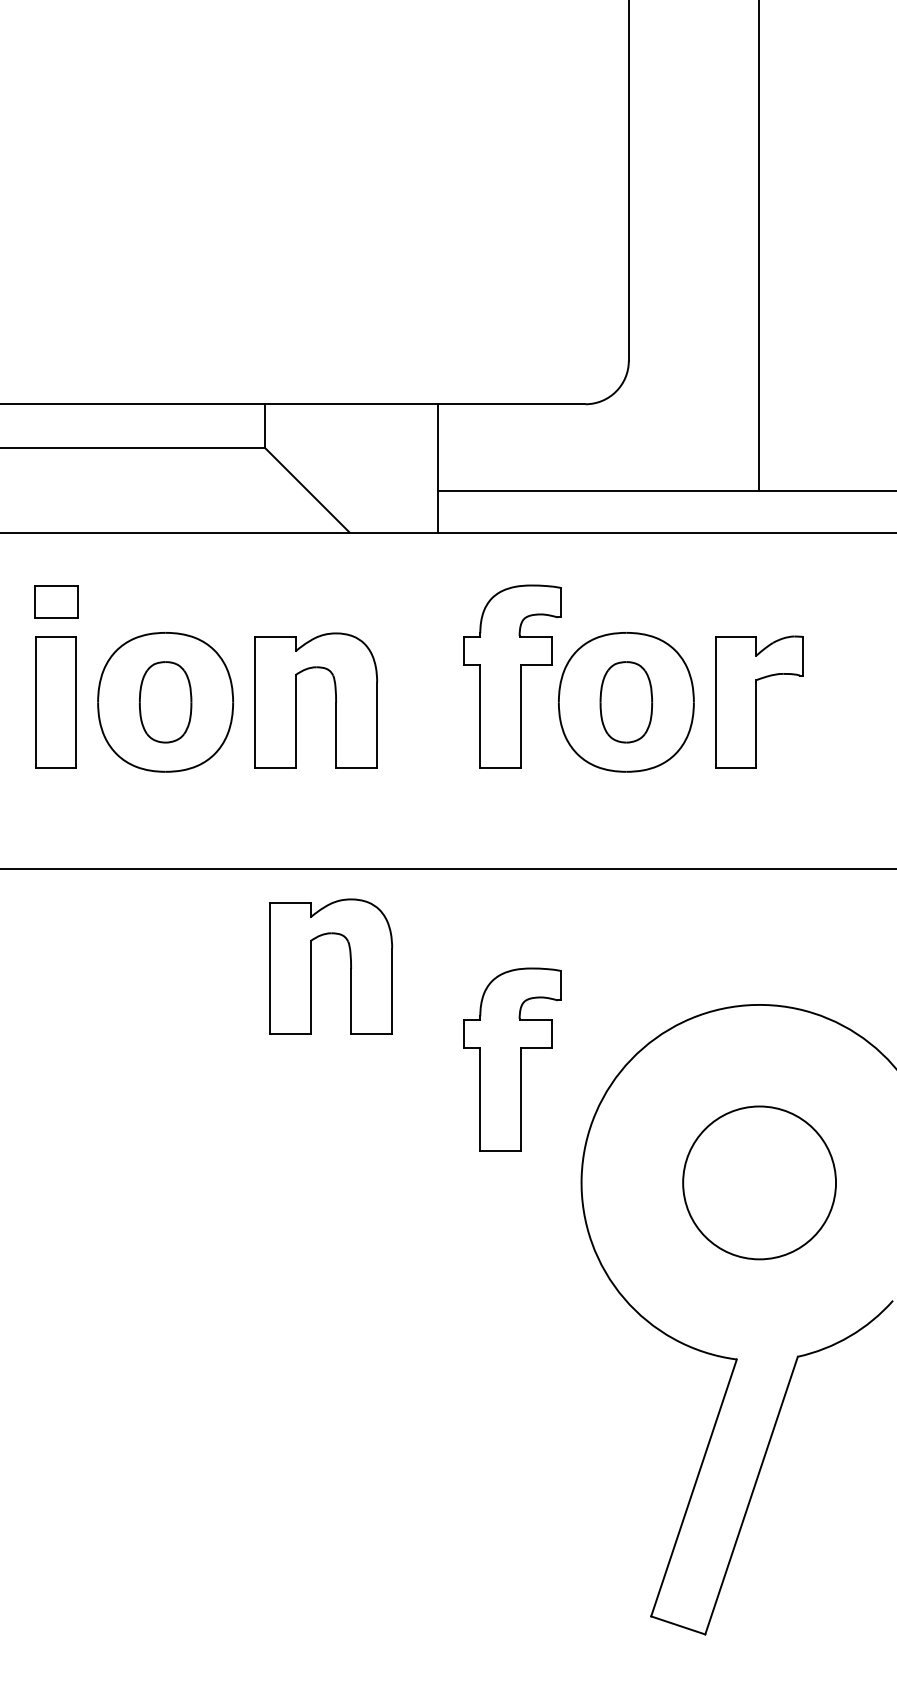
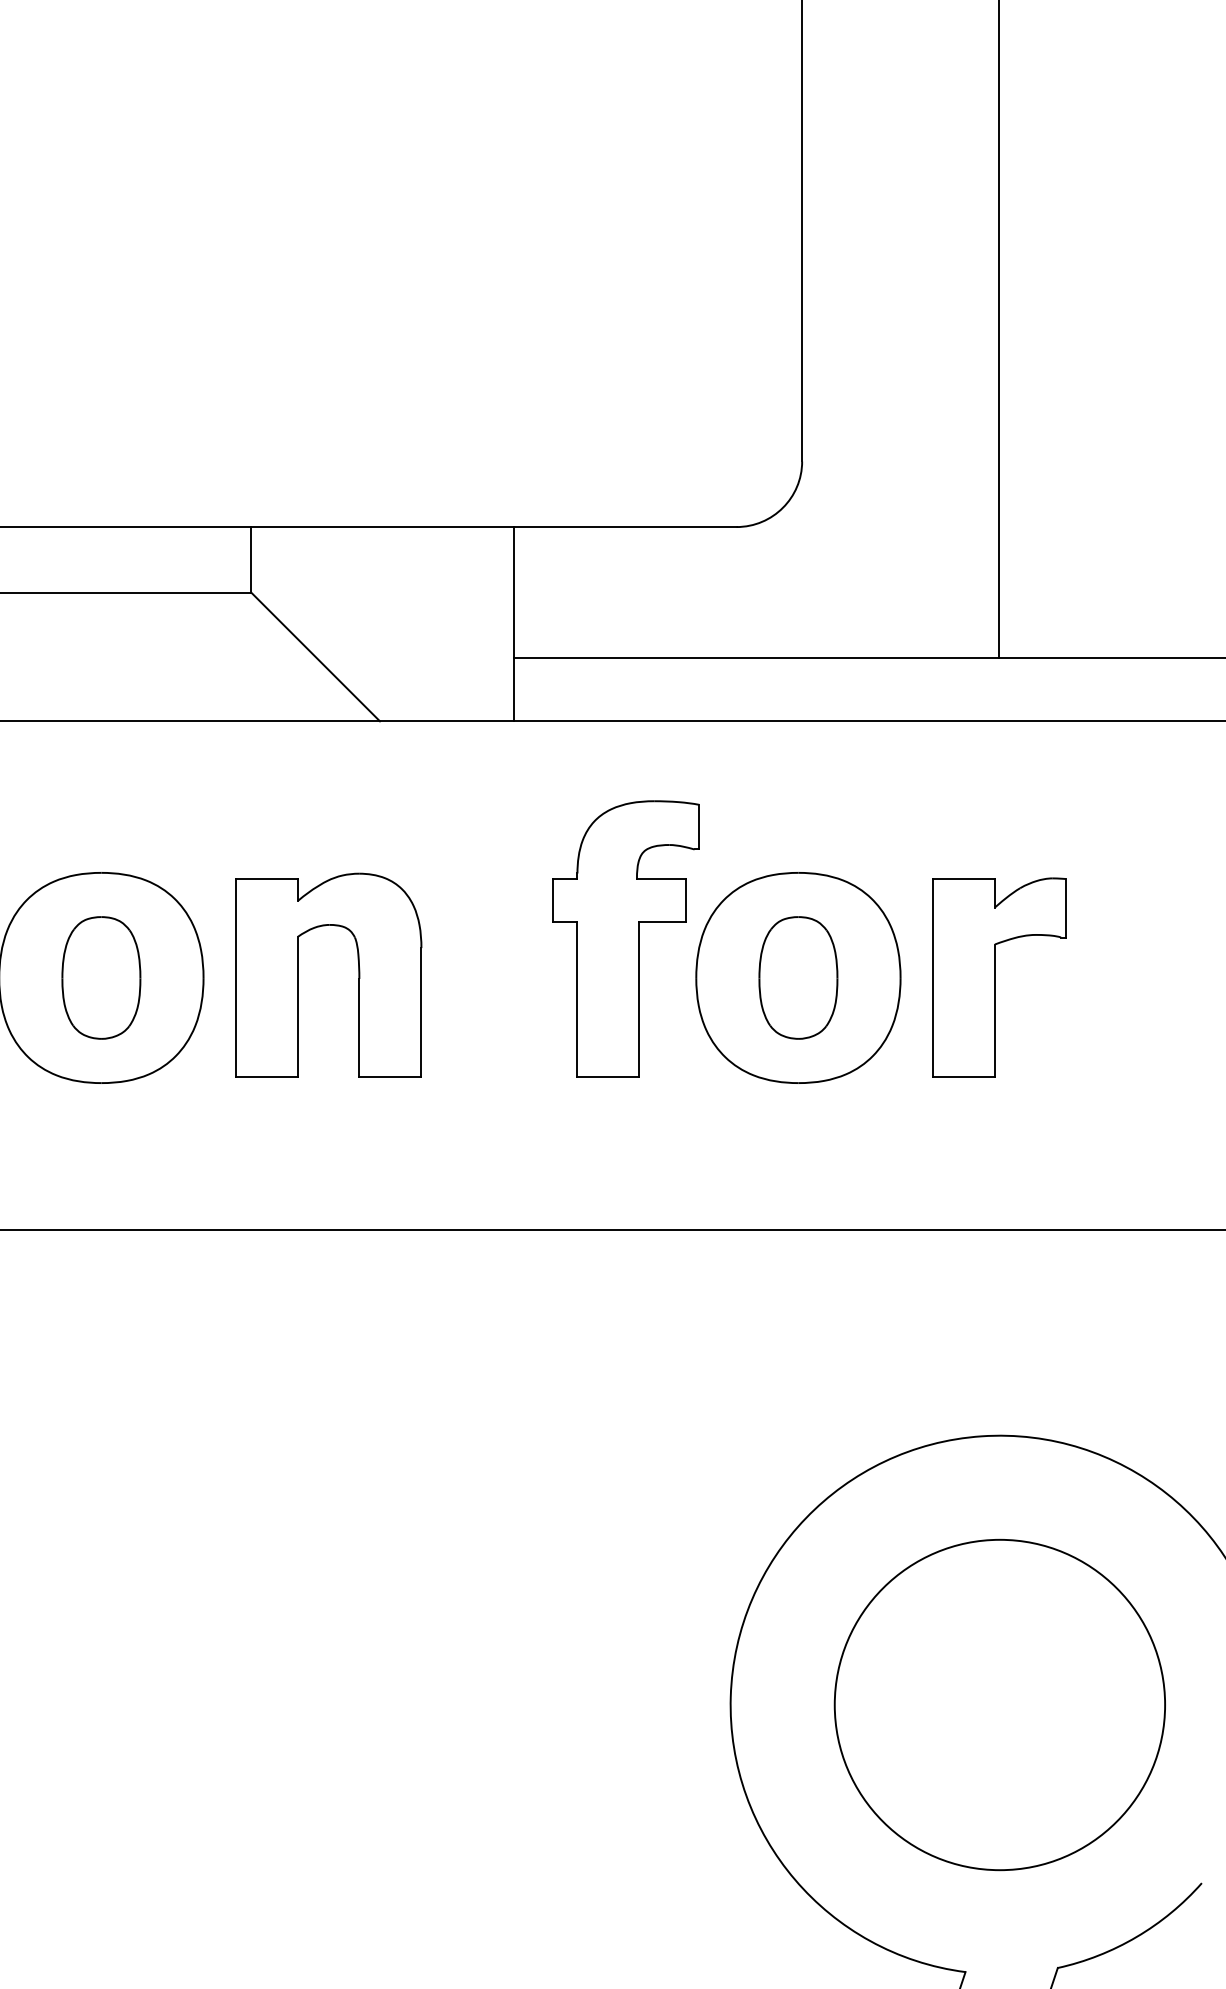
part: (350, 966) -> (381, 1377), removed
part: (512, 1059) -> (626, 1518), removed
circle: (759, 1182) -> (999, 1704), size x1.43

